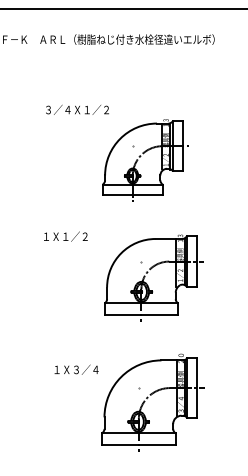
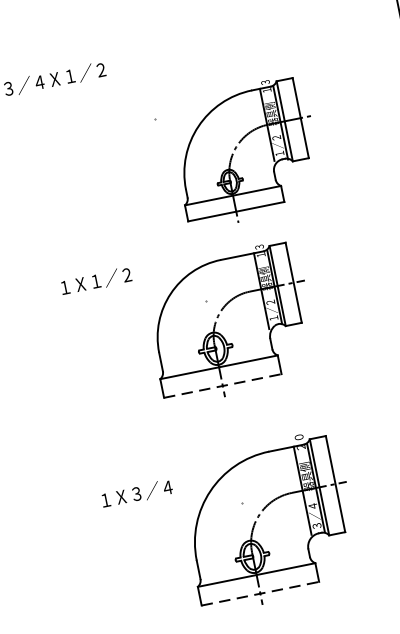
part: (145, 160) -> (245, 152), moved
text: (65, 236) -> (95, 281), moved
line: (141, 315) -> (223, 386), solid -> dashed
line: (138, 445) -> (260, 594), solid -> dashed

